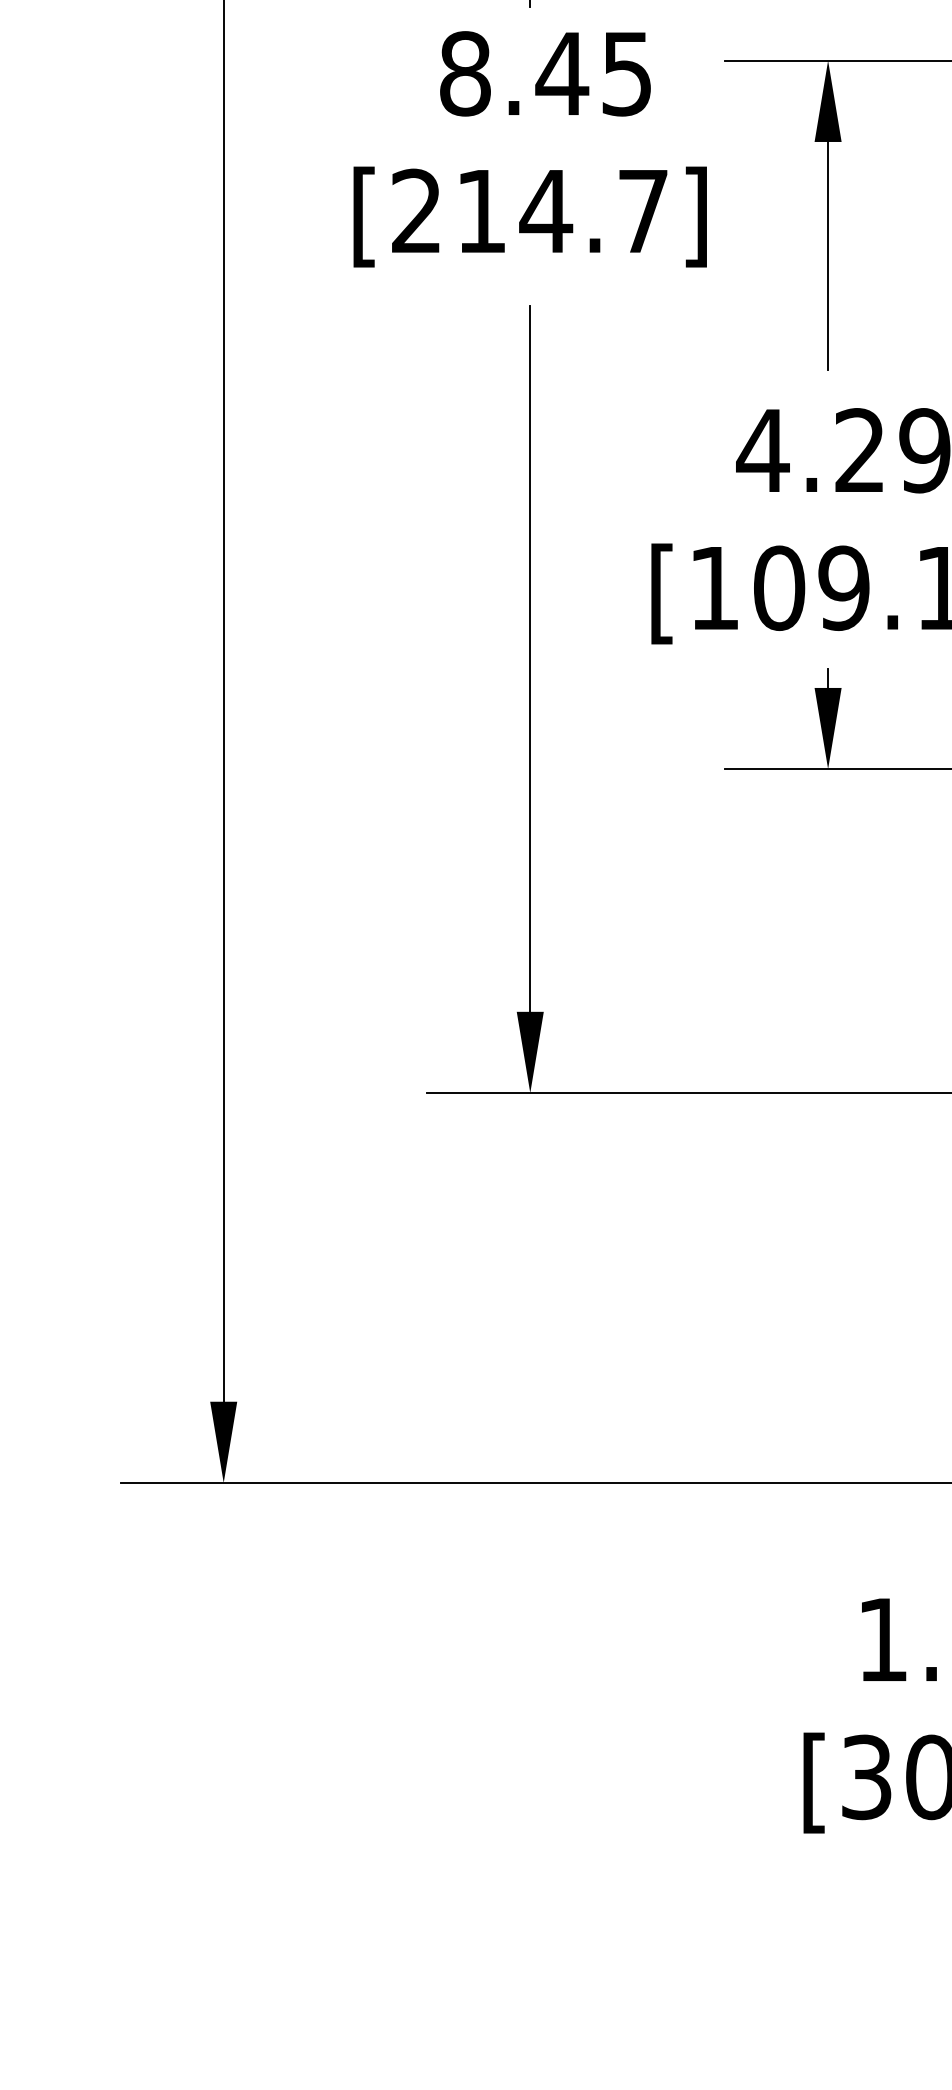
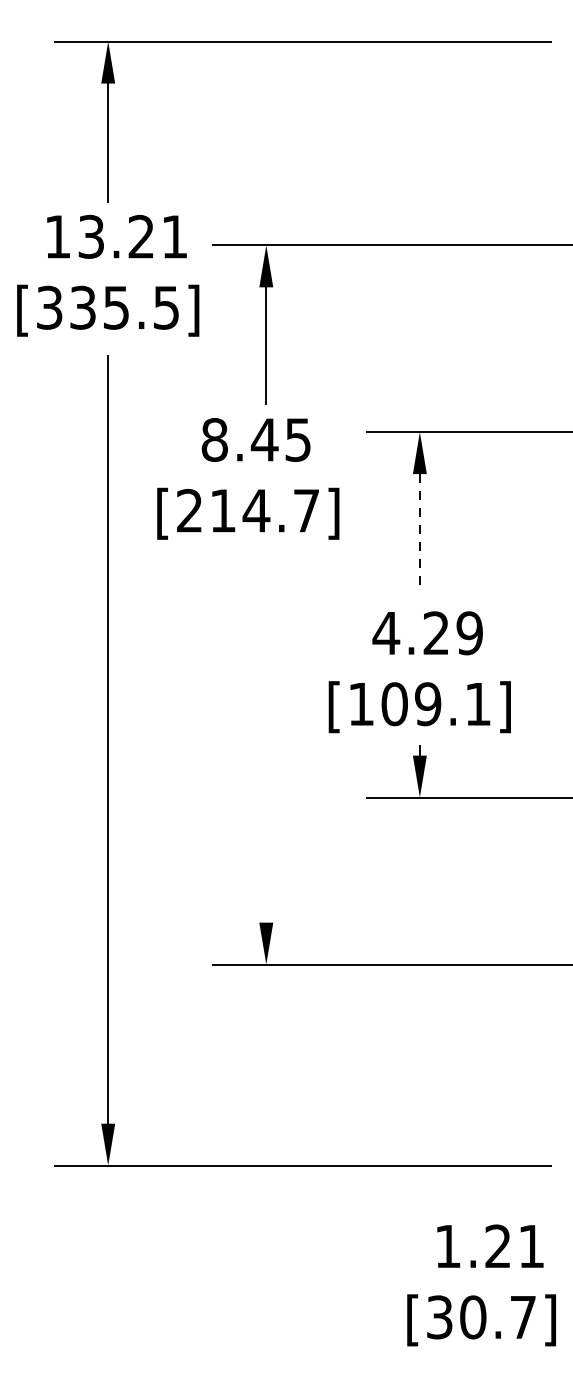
text: (530, 148) -> (248, 478), moved
line: (827, 255) -> (419, 532), solid -> dashed
line: (530, 658) -> (266, 740), removed

